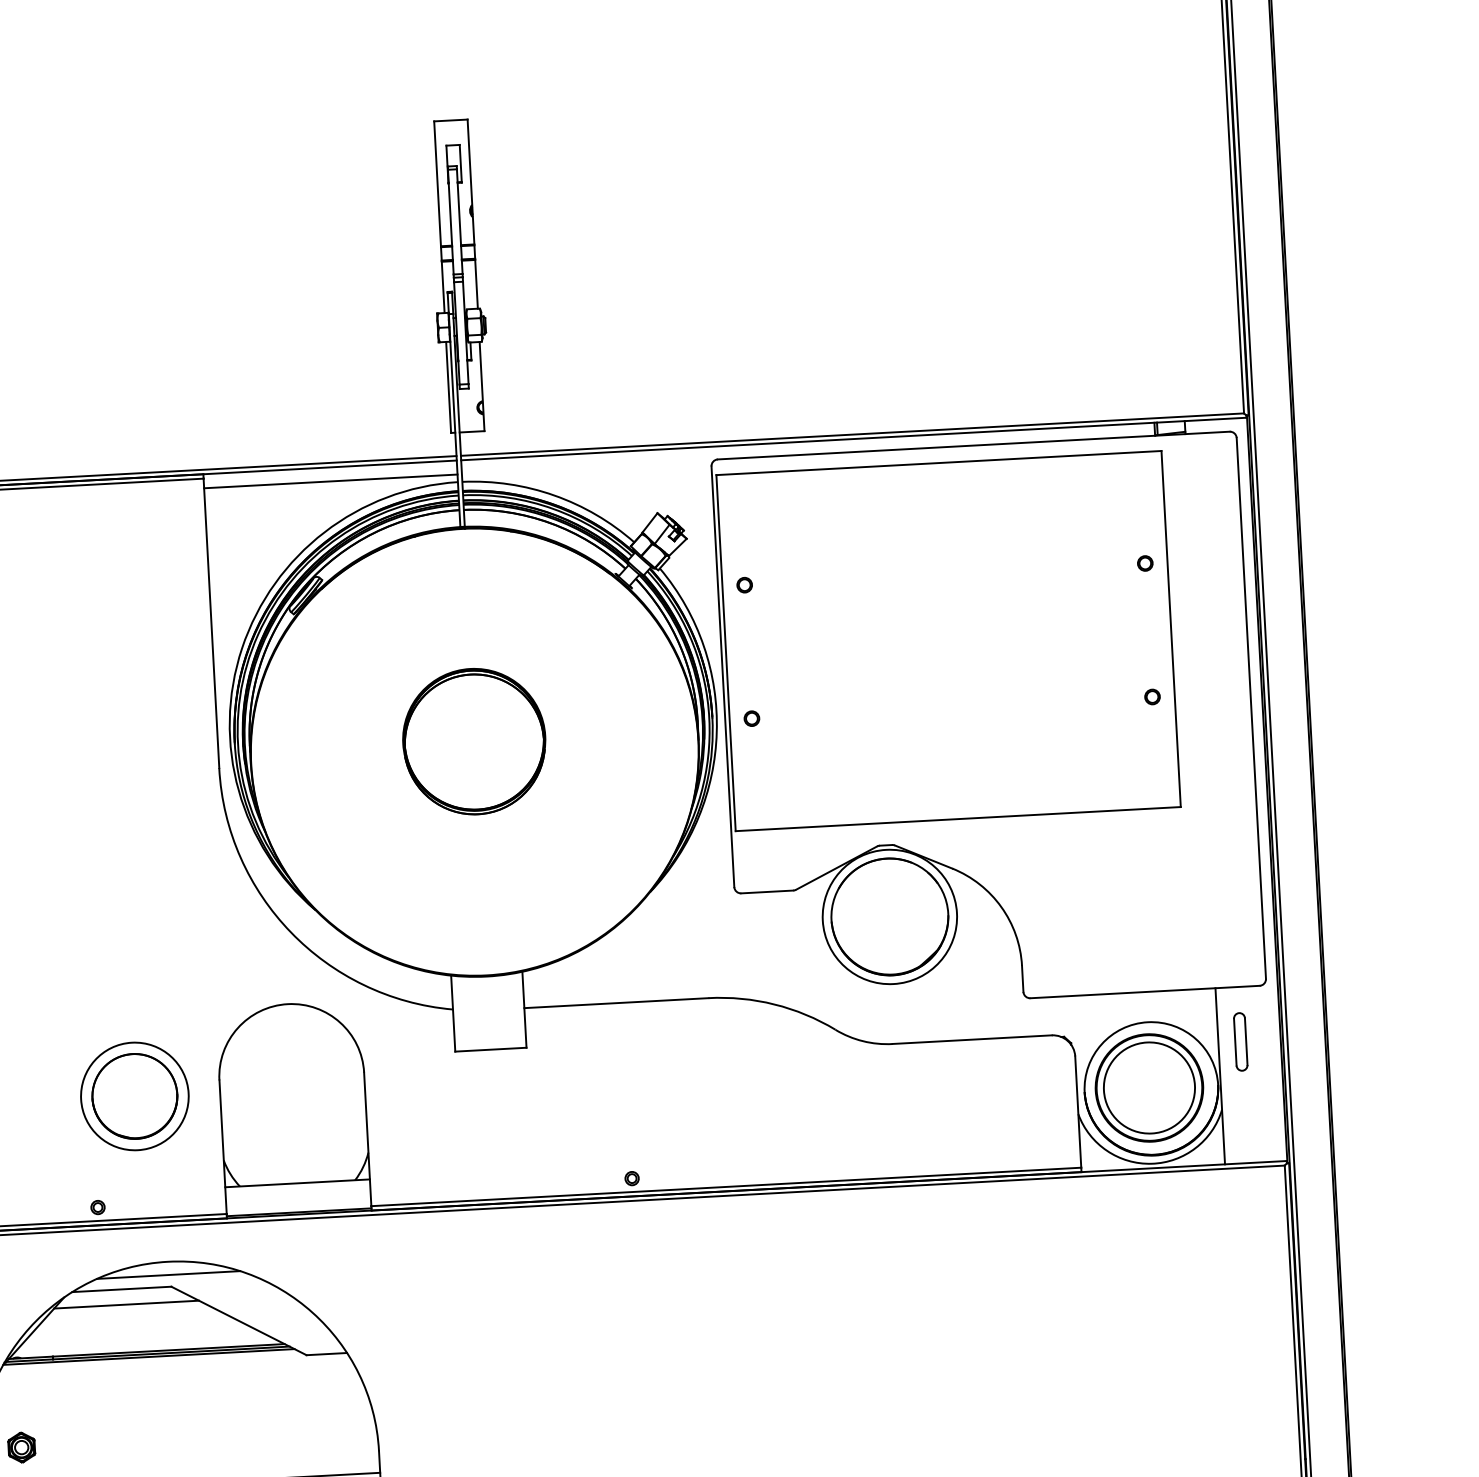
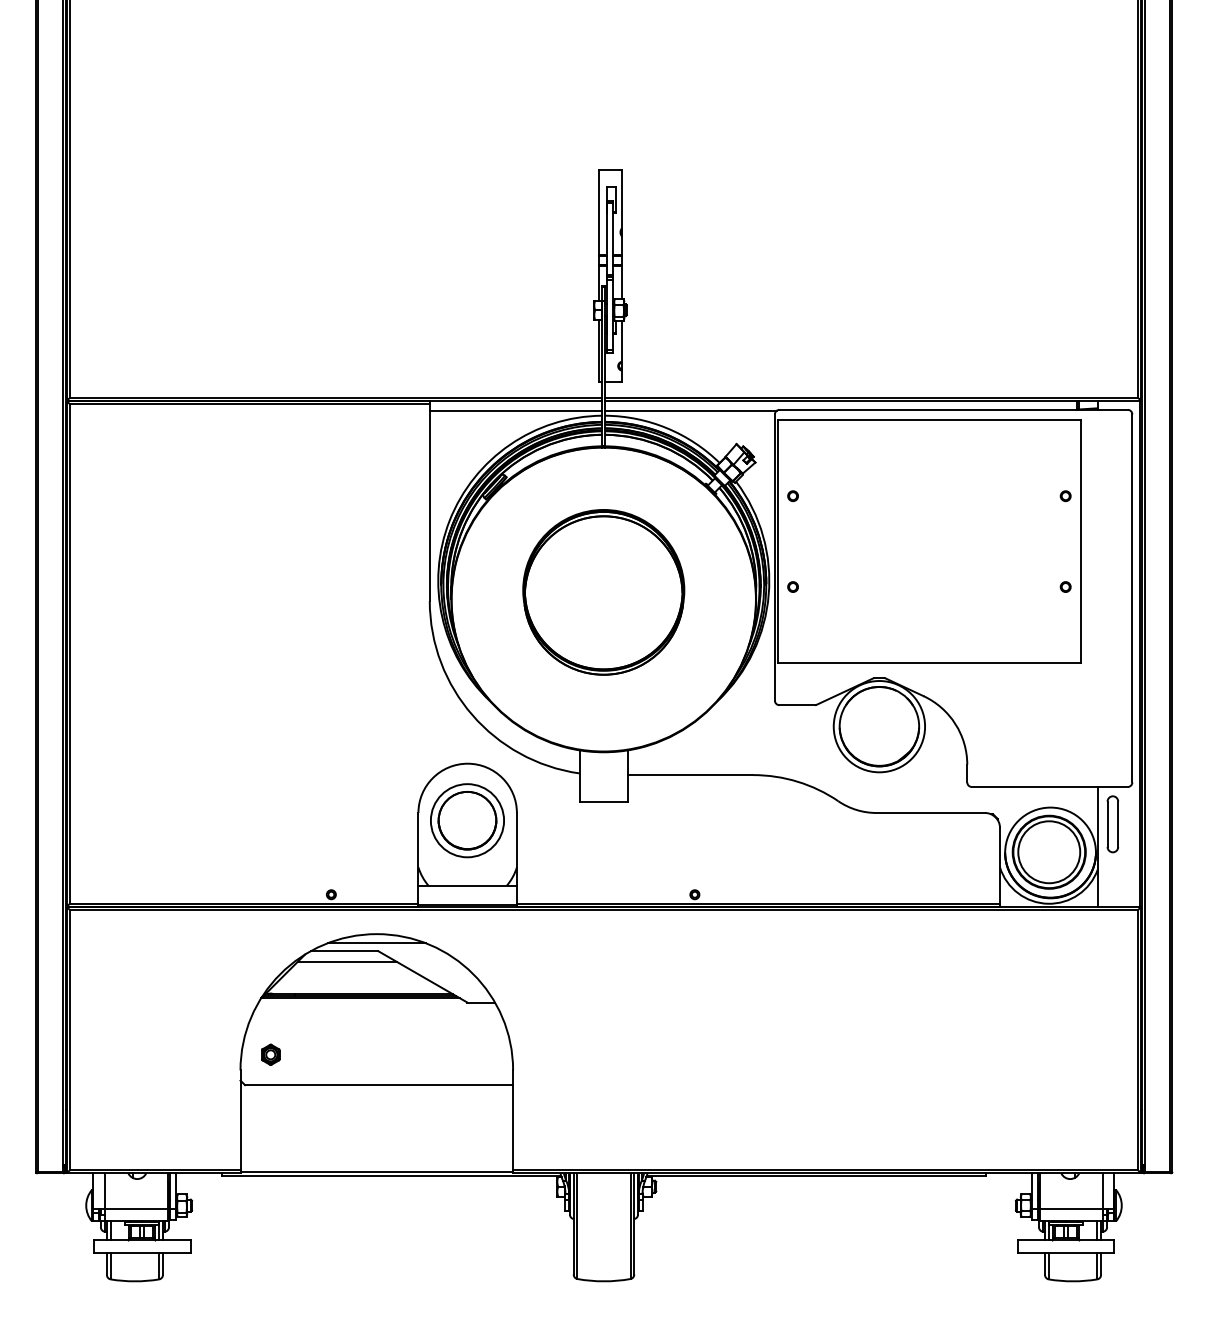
line: (588, 467) -> (691, 410), added
part: (473, 741) -> (603, 592), size x1.67
part: (1240, 1042) -> (1112, 824), size x1.43
part: (134, 1096) -> (467, 820), moved

